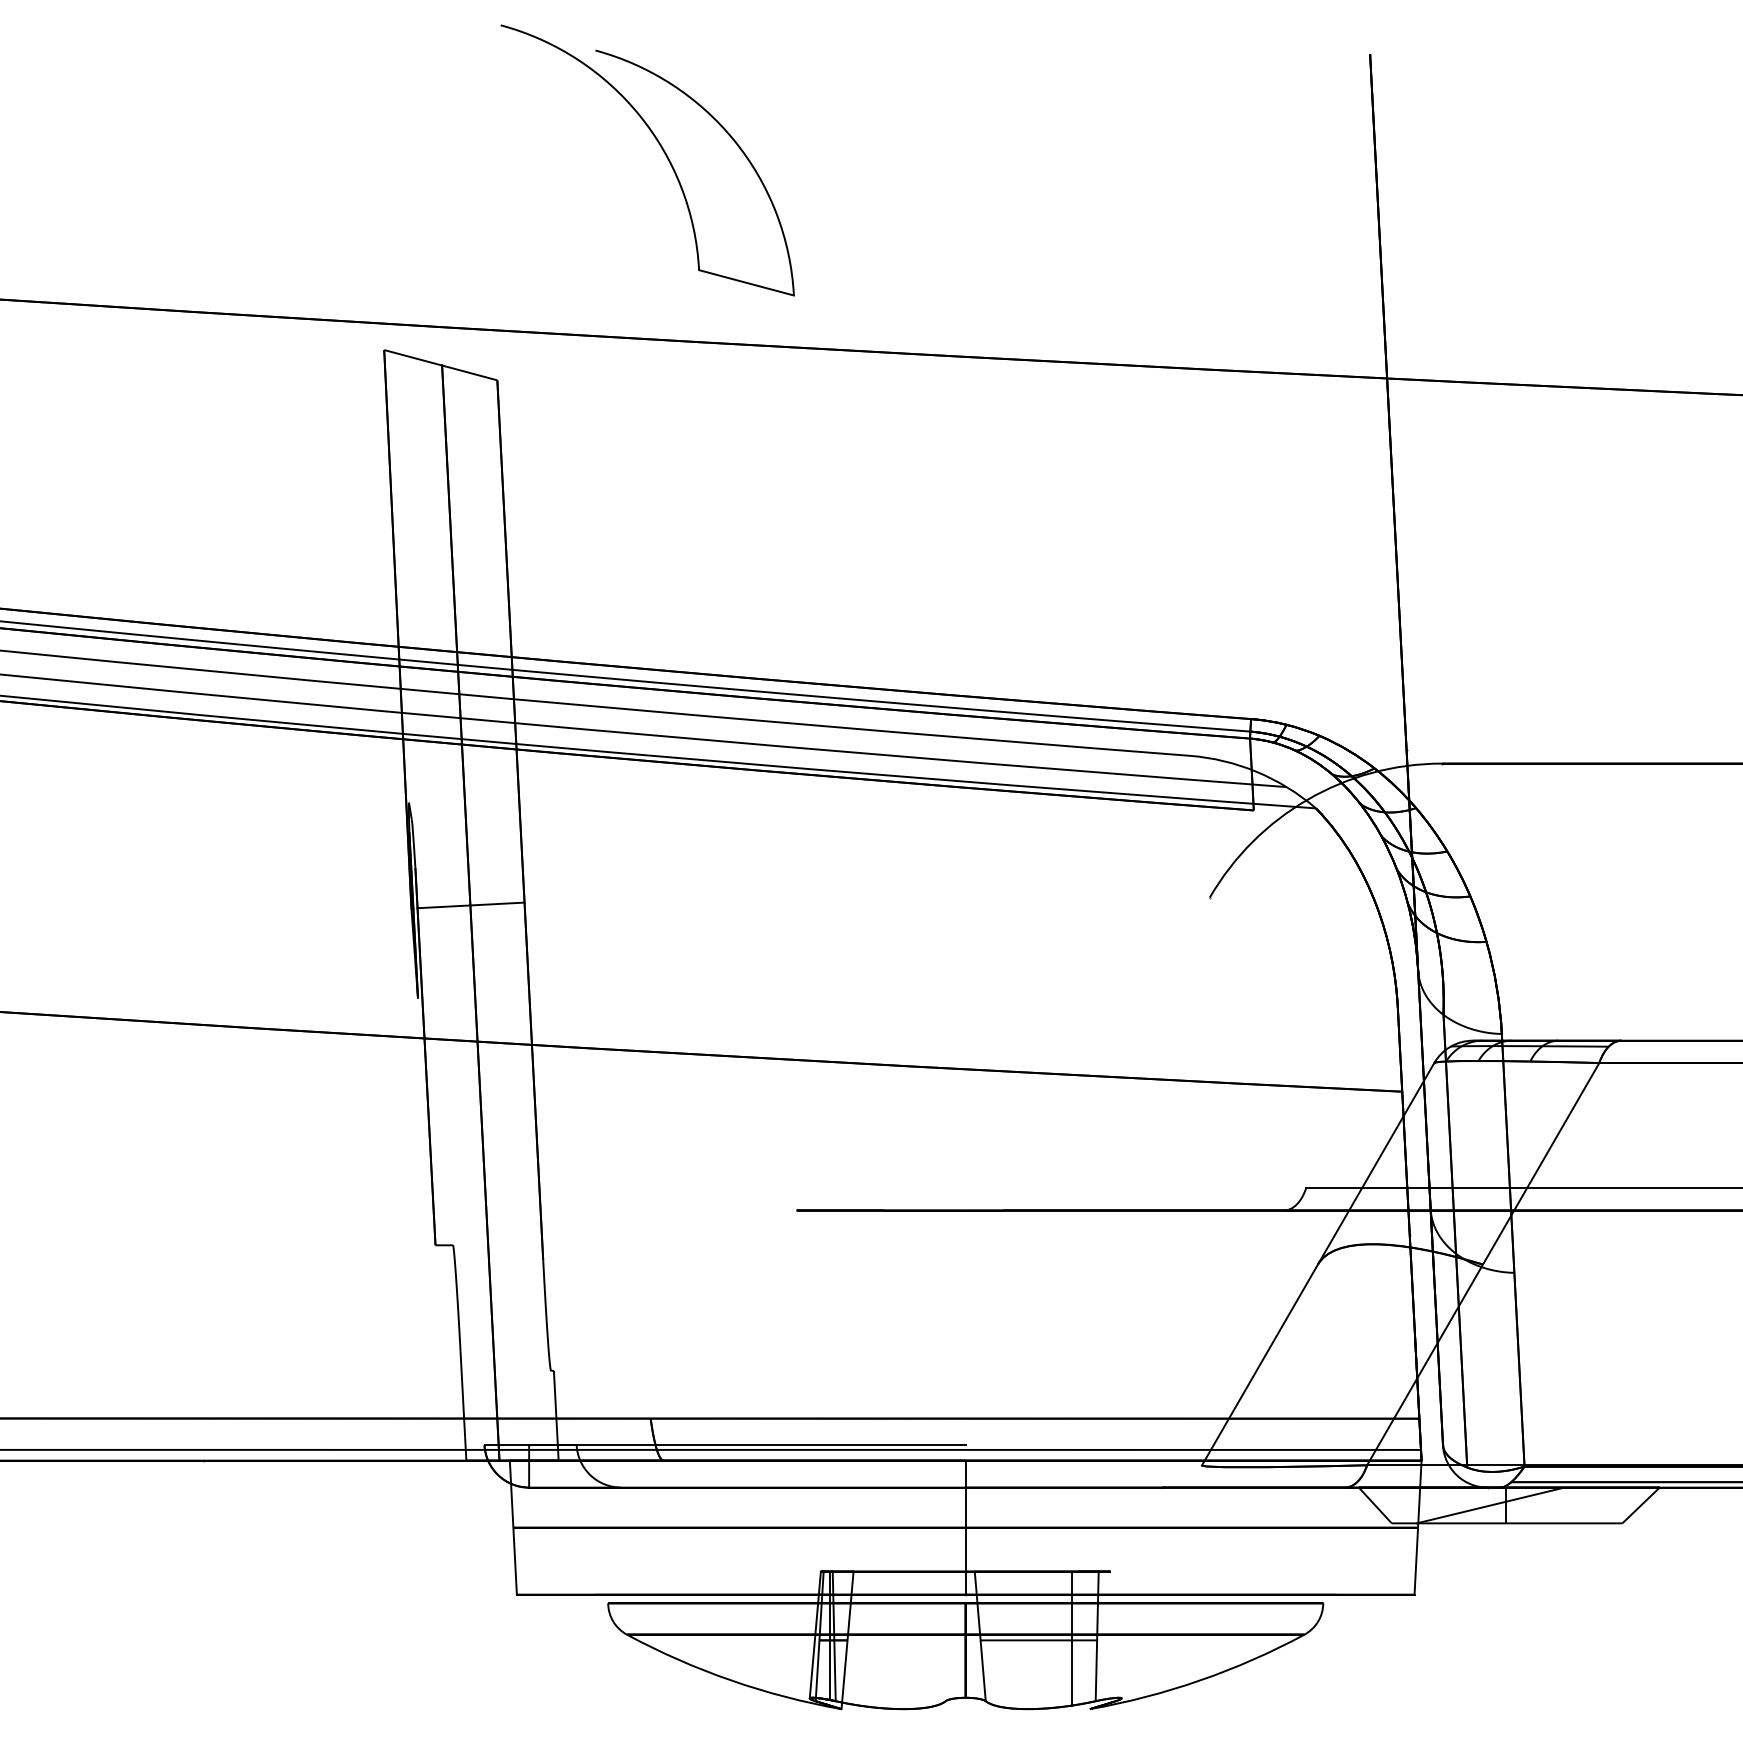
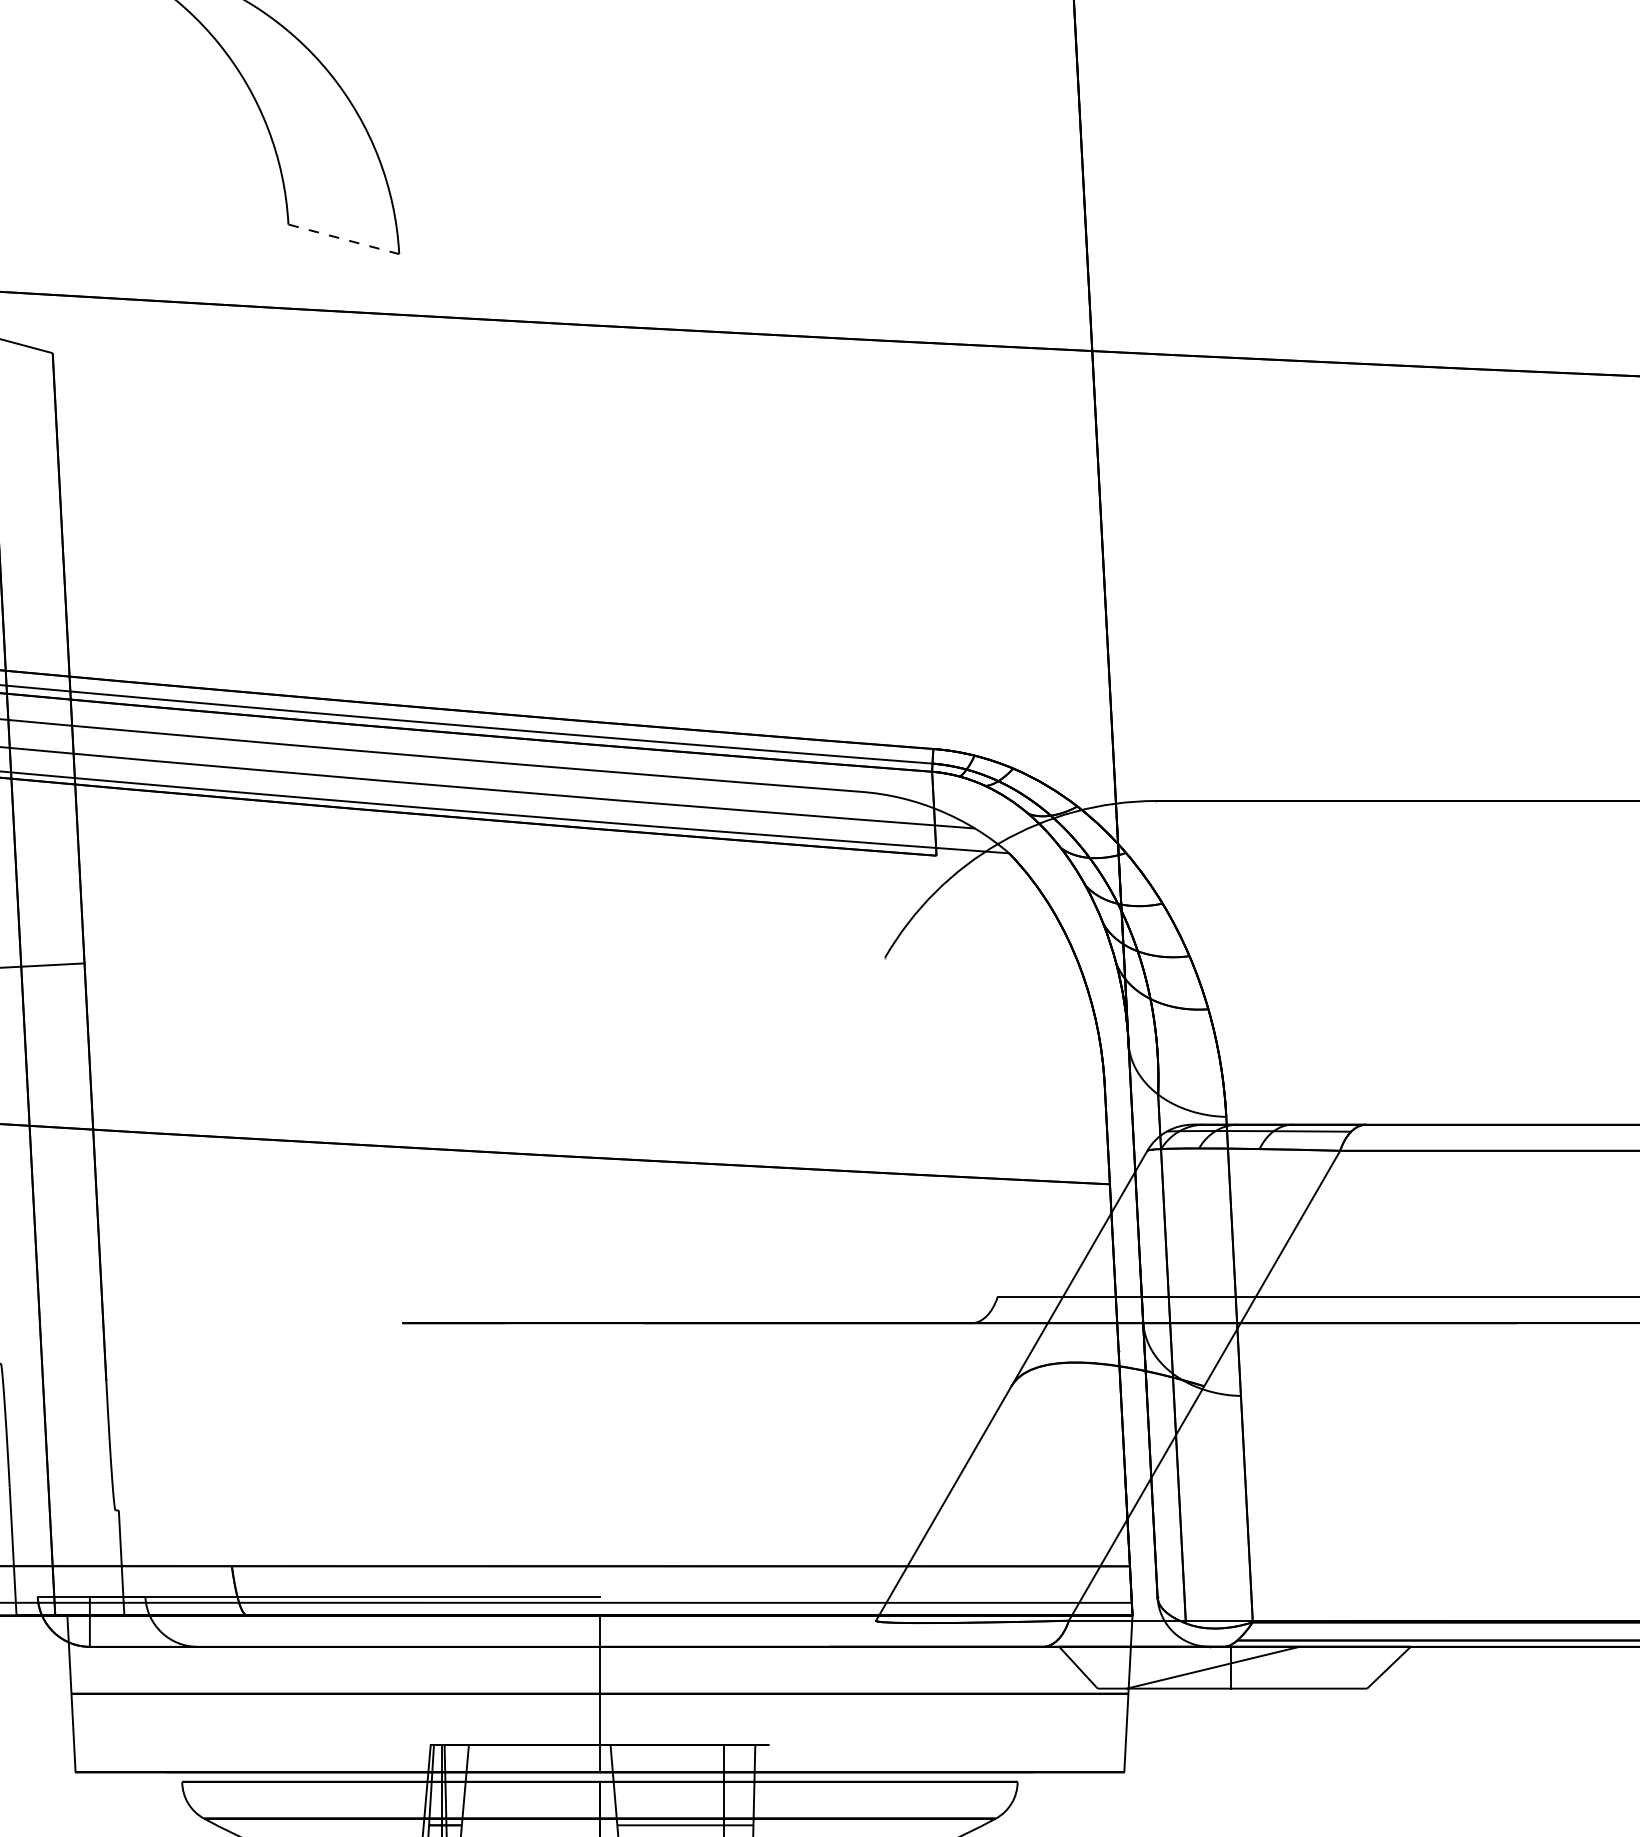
line: (746, 282) -> (343, 238), solid -> dashed

